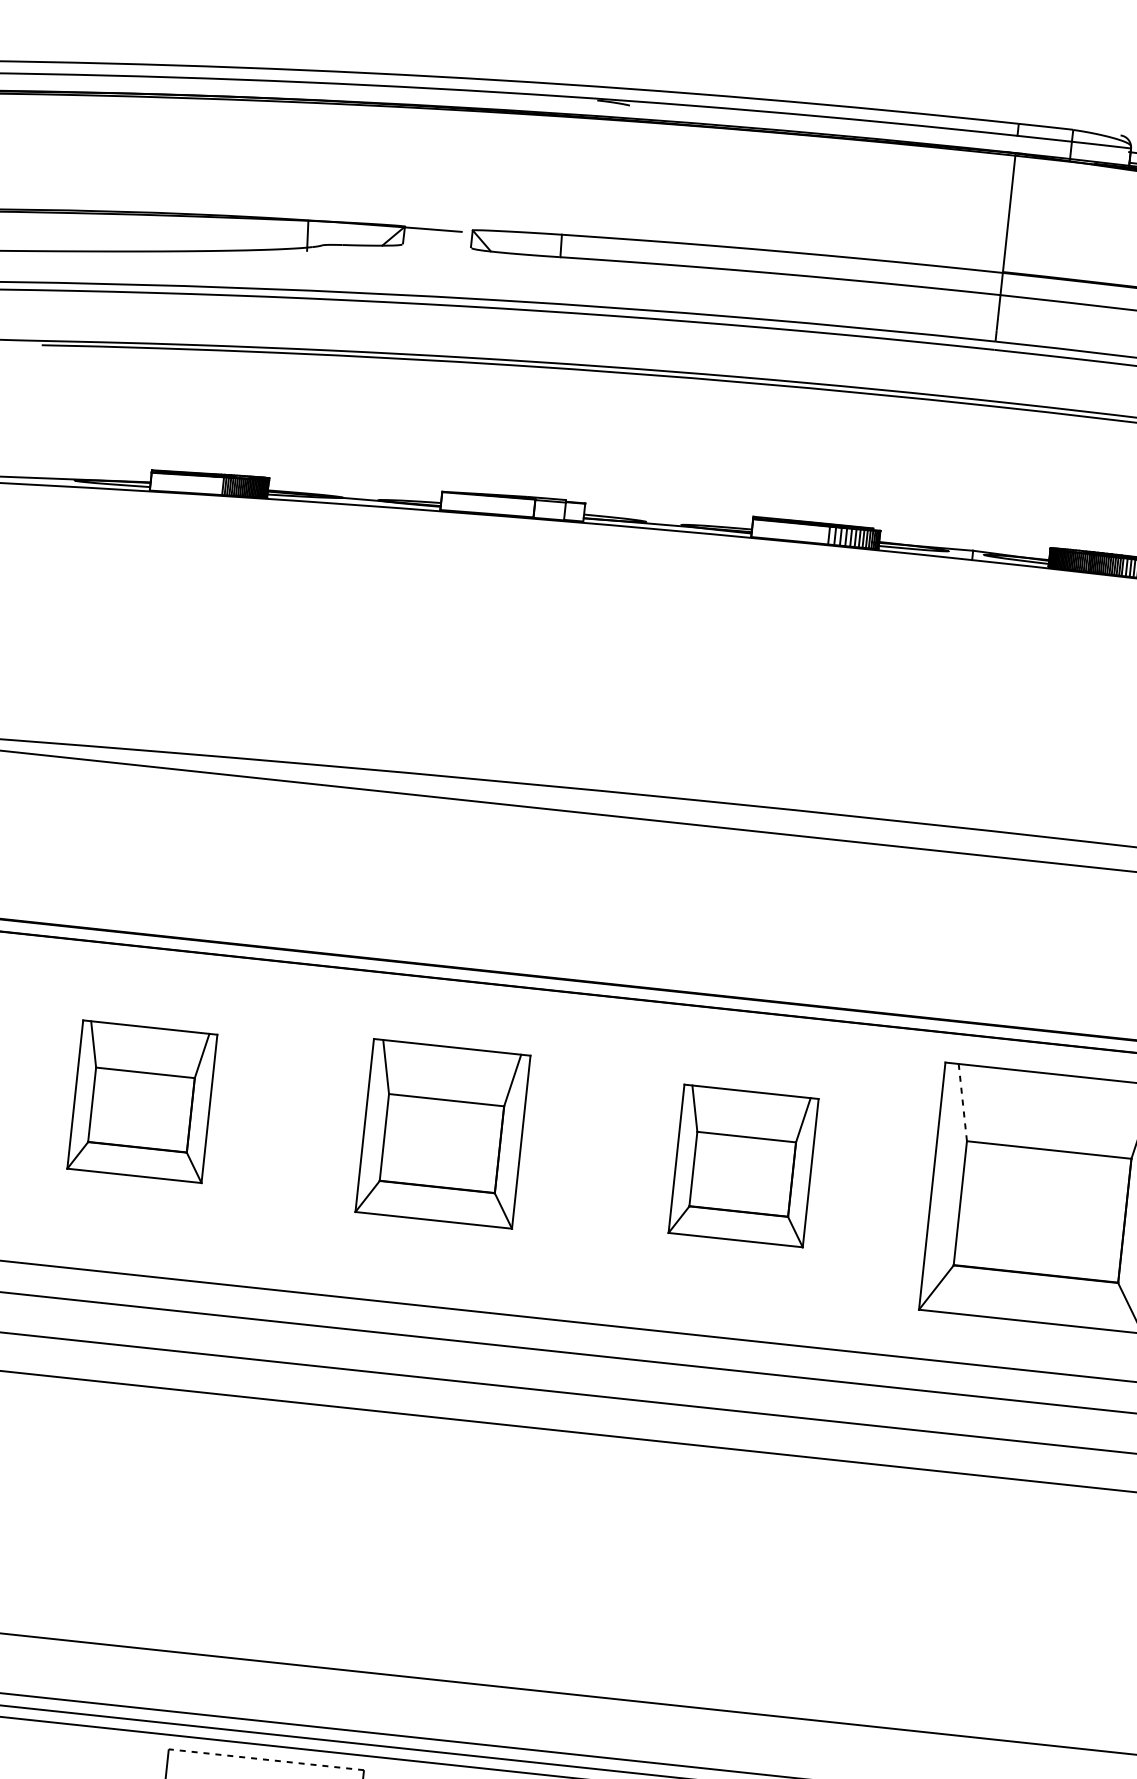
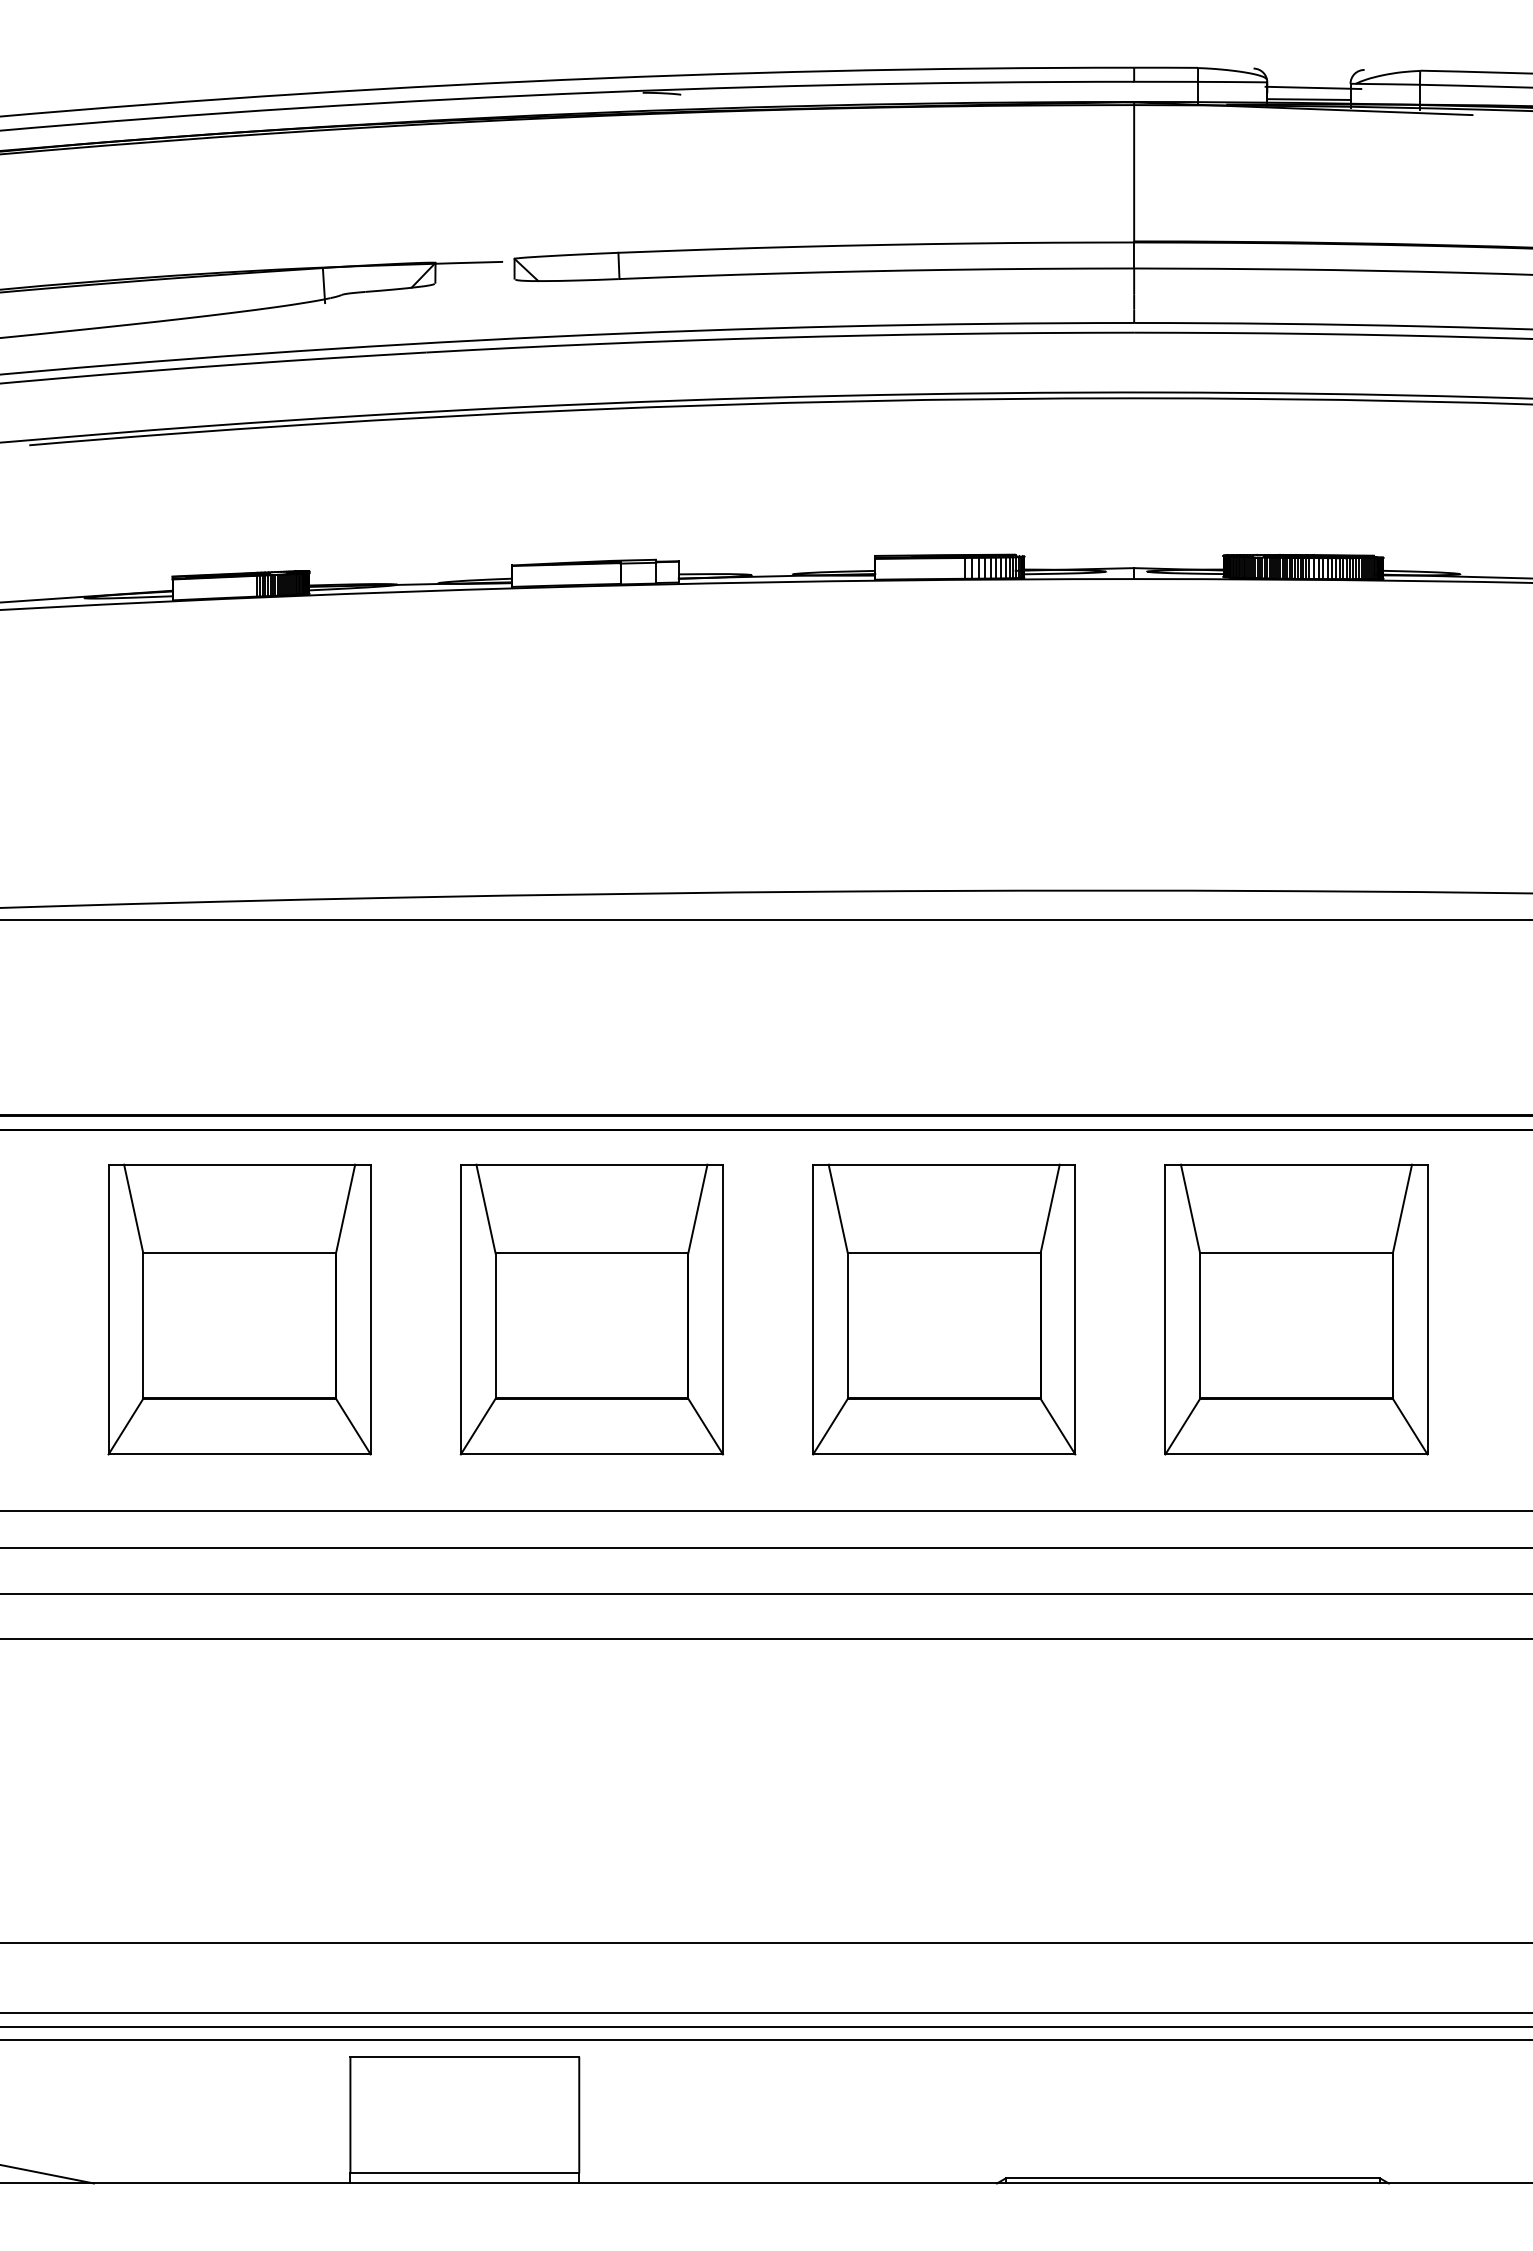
part: (142, 1101) -> (239, 1309), size x1.67
line: (962, 1102) -> (1190, 1208), dashed -> solid
part: (442, 1133) -> (591, 1309), size x1.43
part: (743, 1165) -> (944, 1309), size x1.67
line: (266, 1759) -> (464, 2056), dashed -> solid

